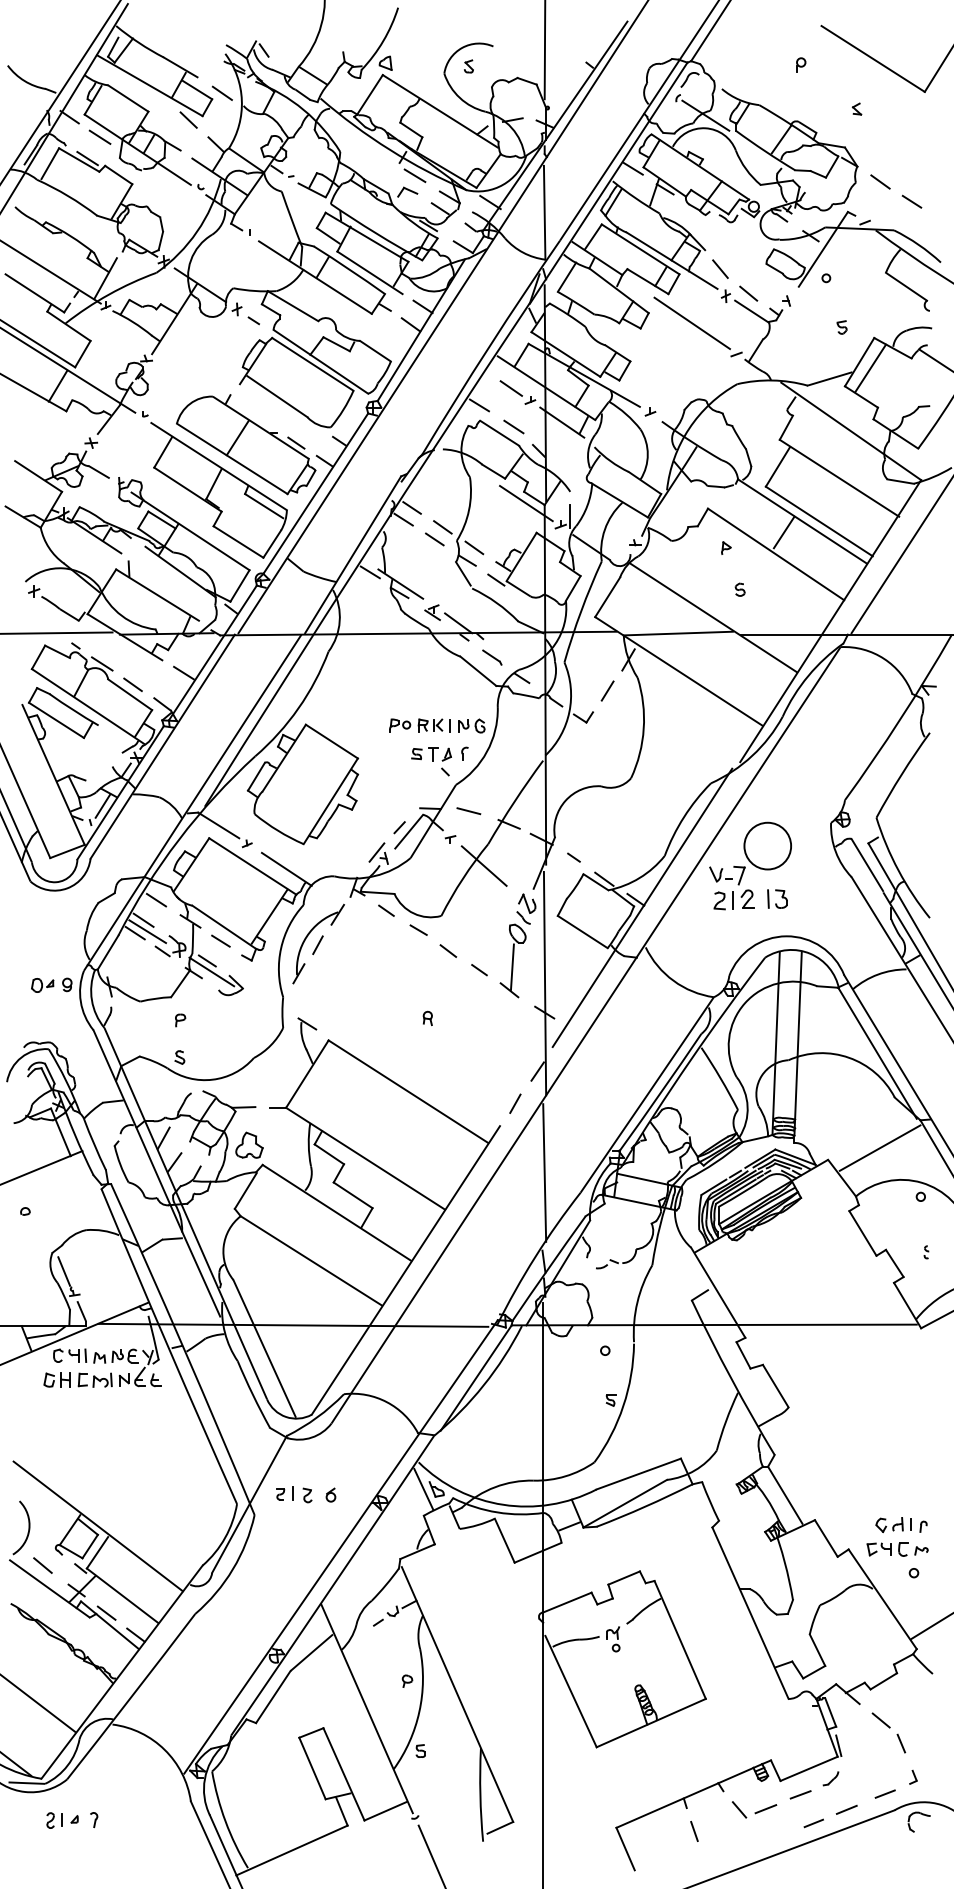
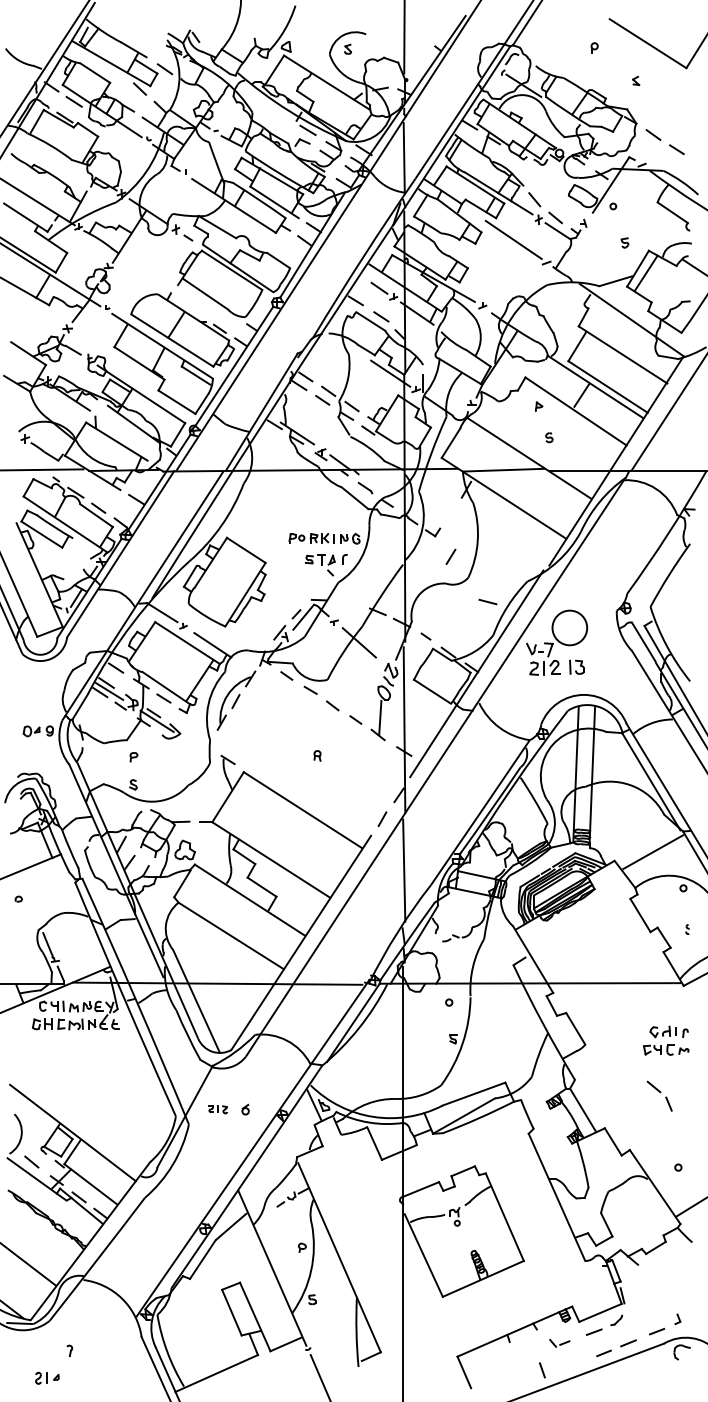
line: (607, 690) -> (450, 556), moved
line: (468, 810) -> (487, 601), moved
part: (293, 1494) -> (217, 1109), size x0.7
part: (898, 1536) -> (666, 1040), moved
part: (888, 1731) -> (659, 1095), moved
part: (753, 1810) -> (559, 1343), size x0.6
part: (62, 1819) -> (47, 1377), moved
line: (694, 1831) -> (542, 1370), moved

